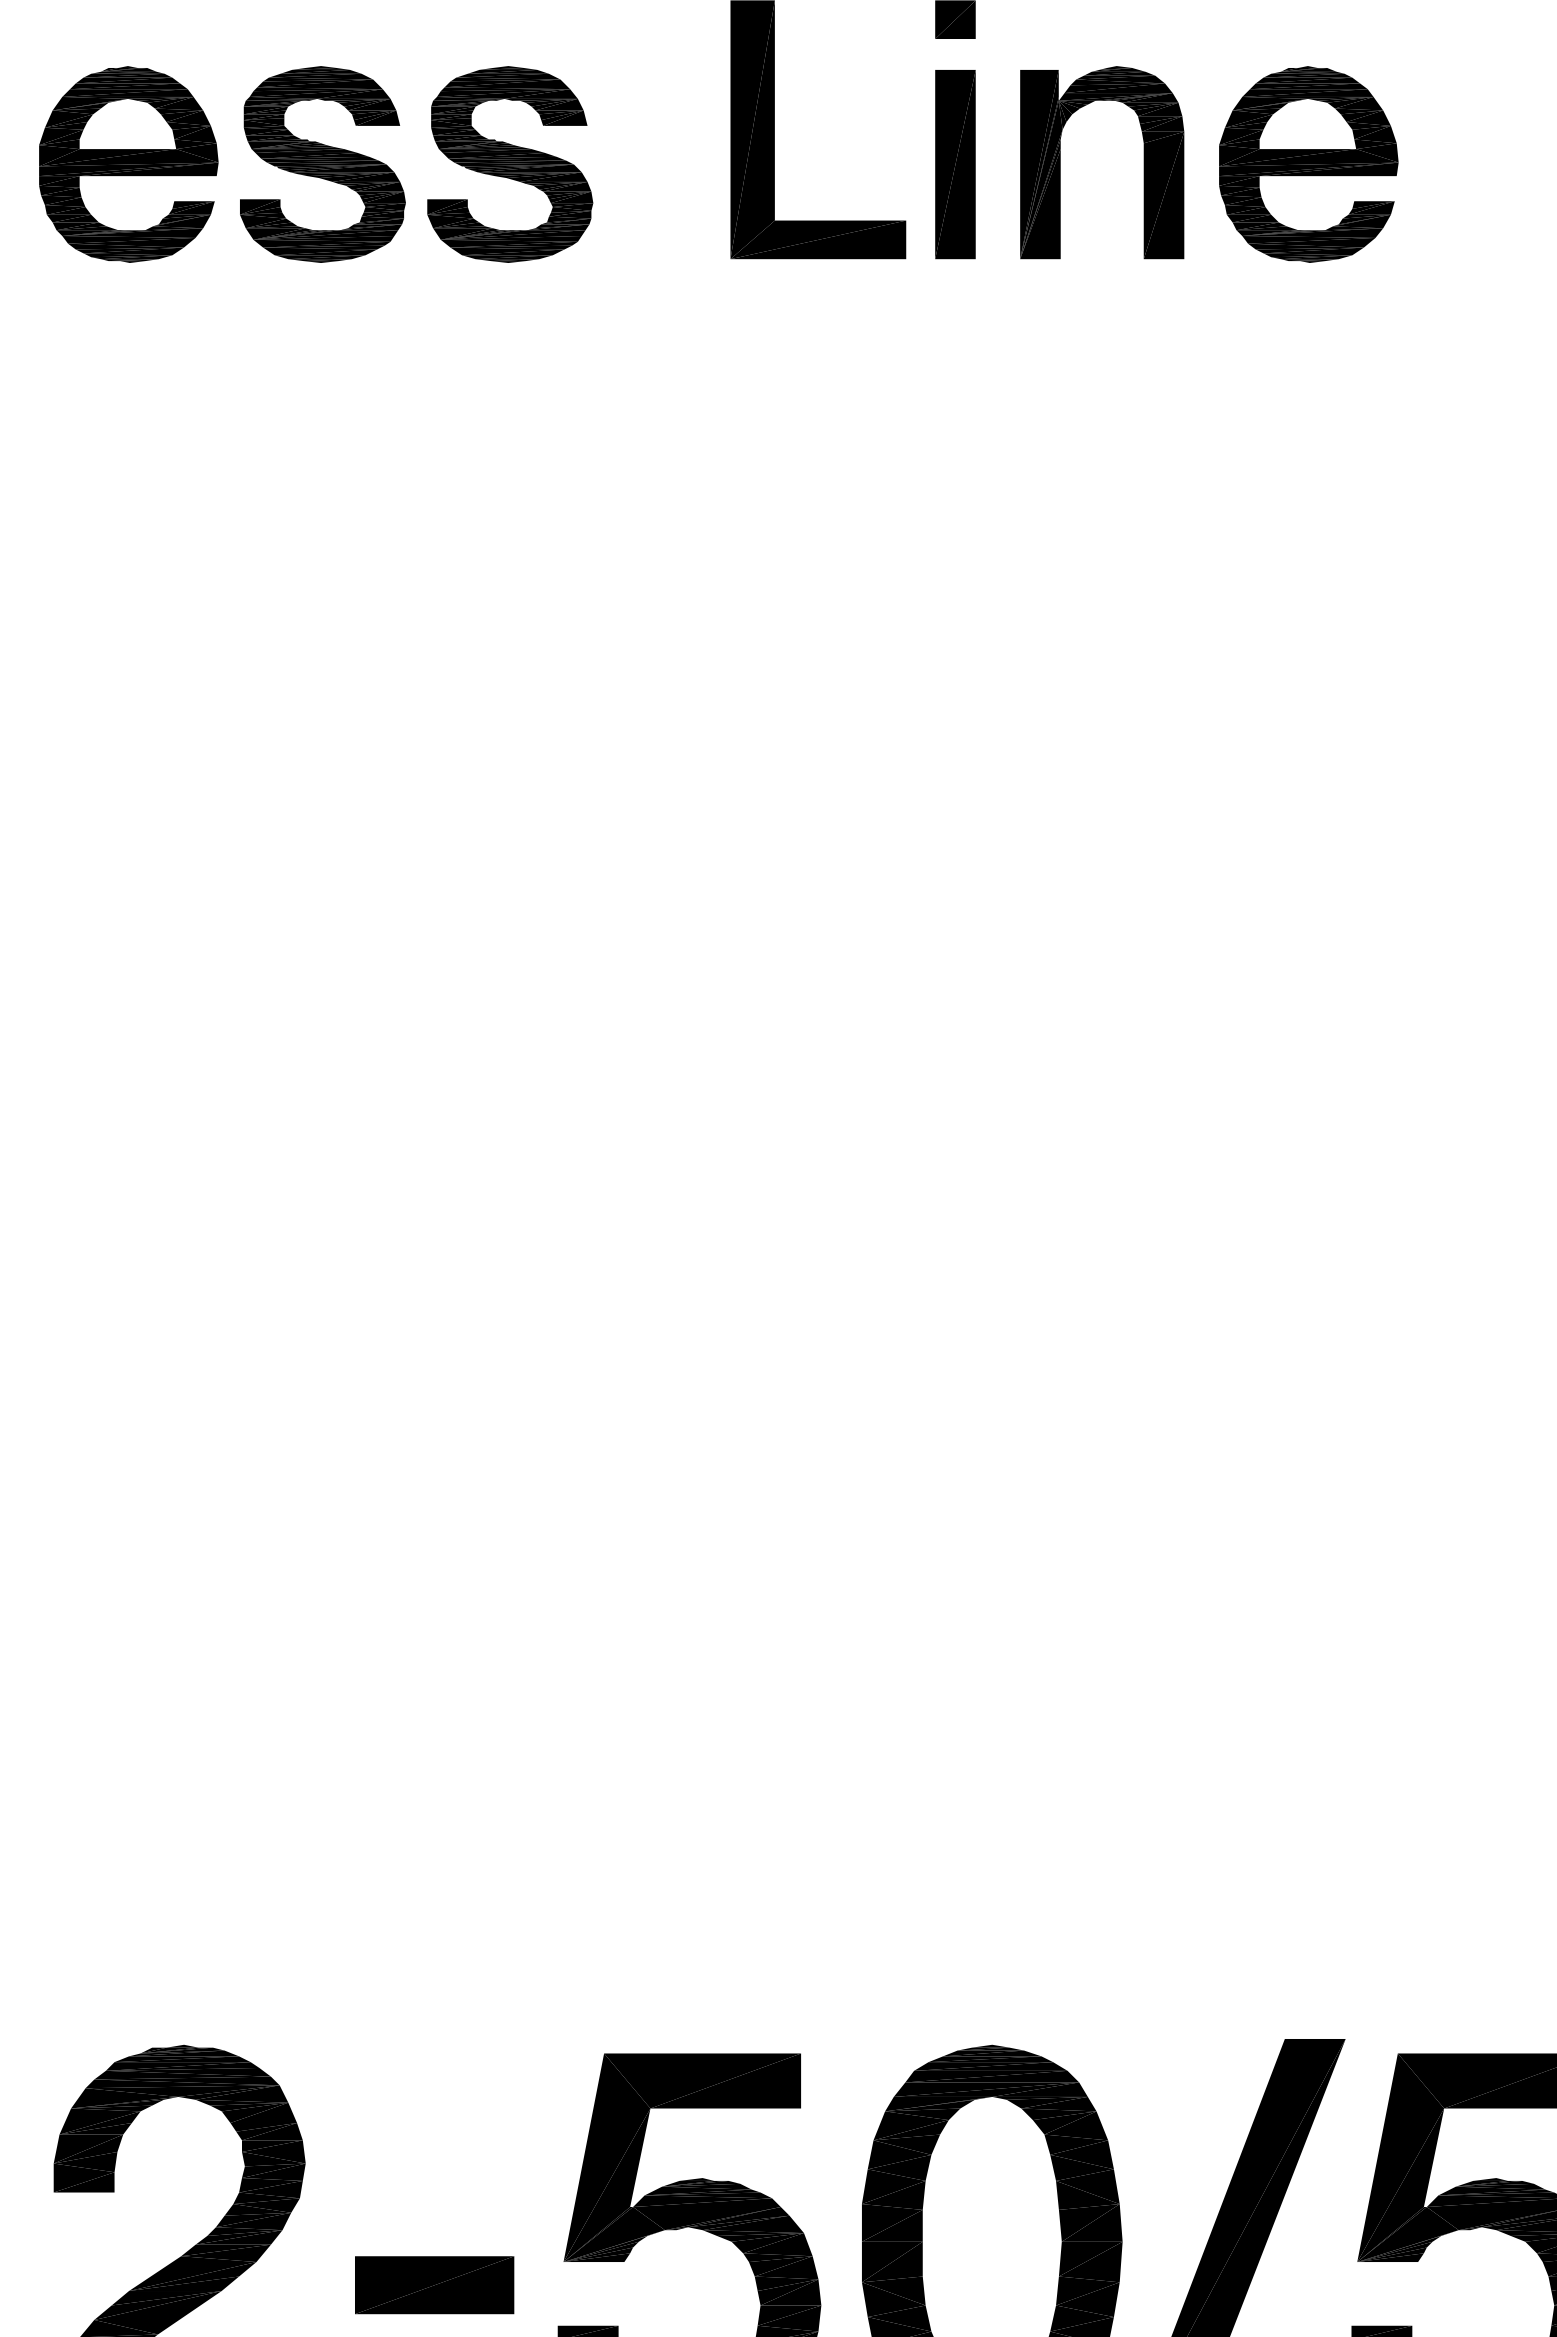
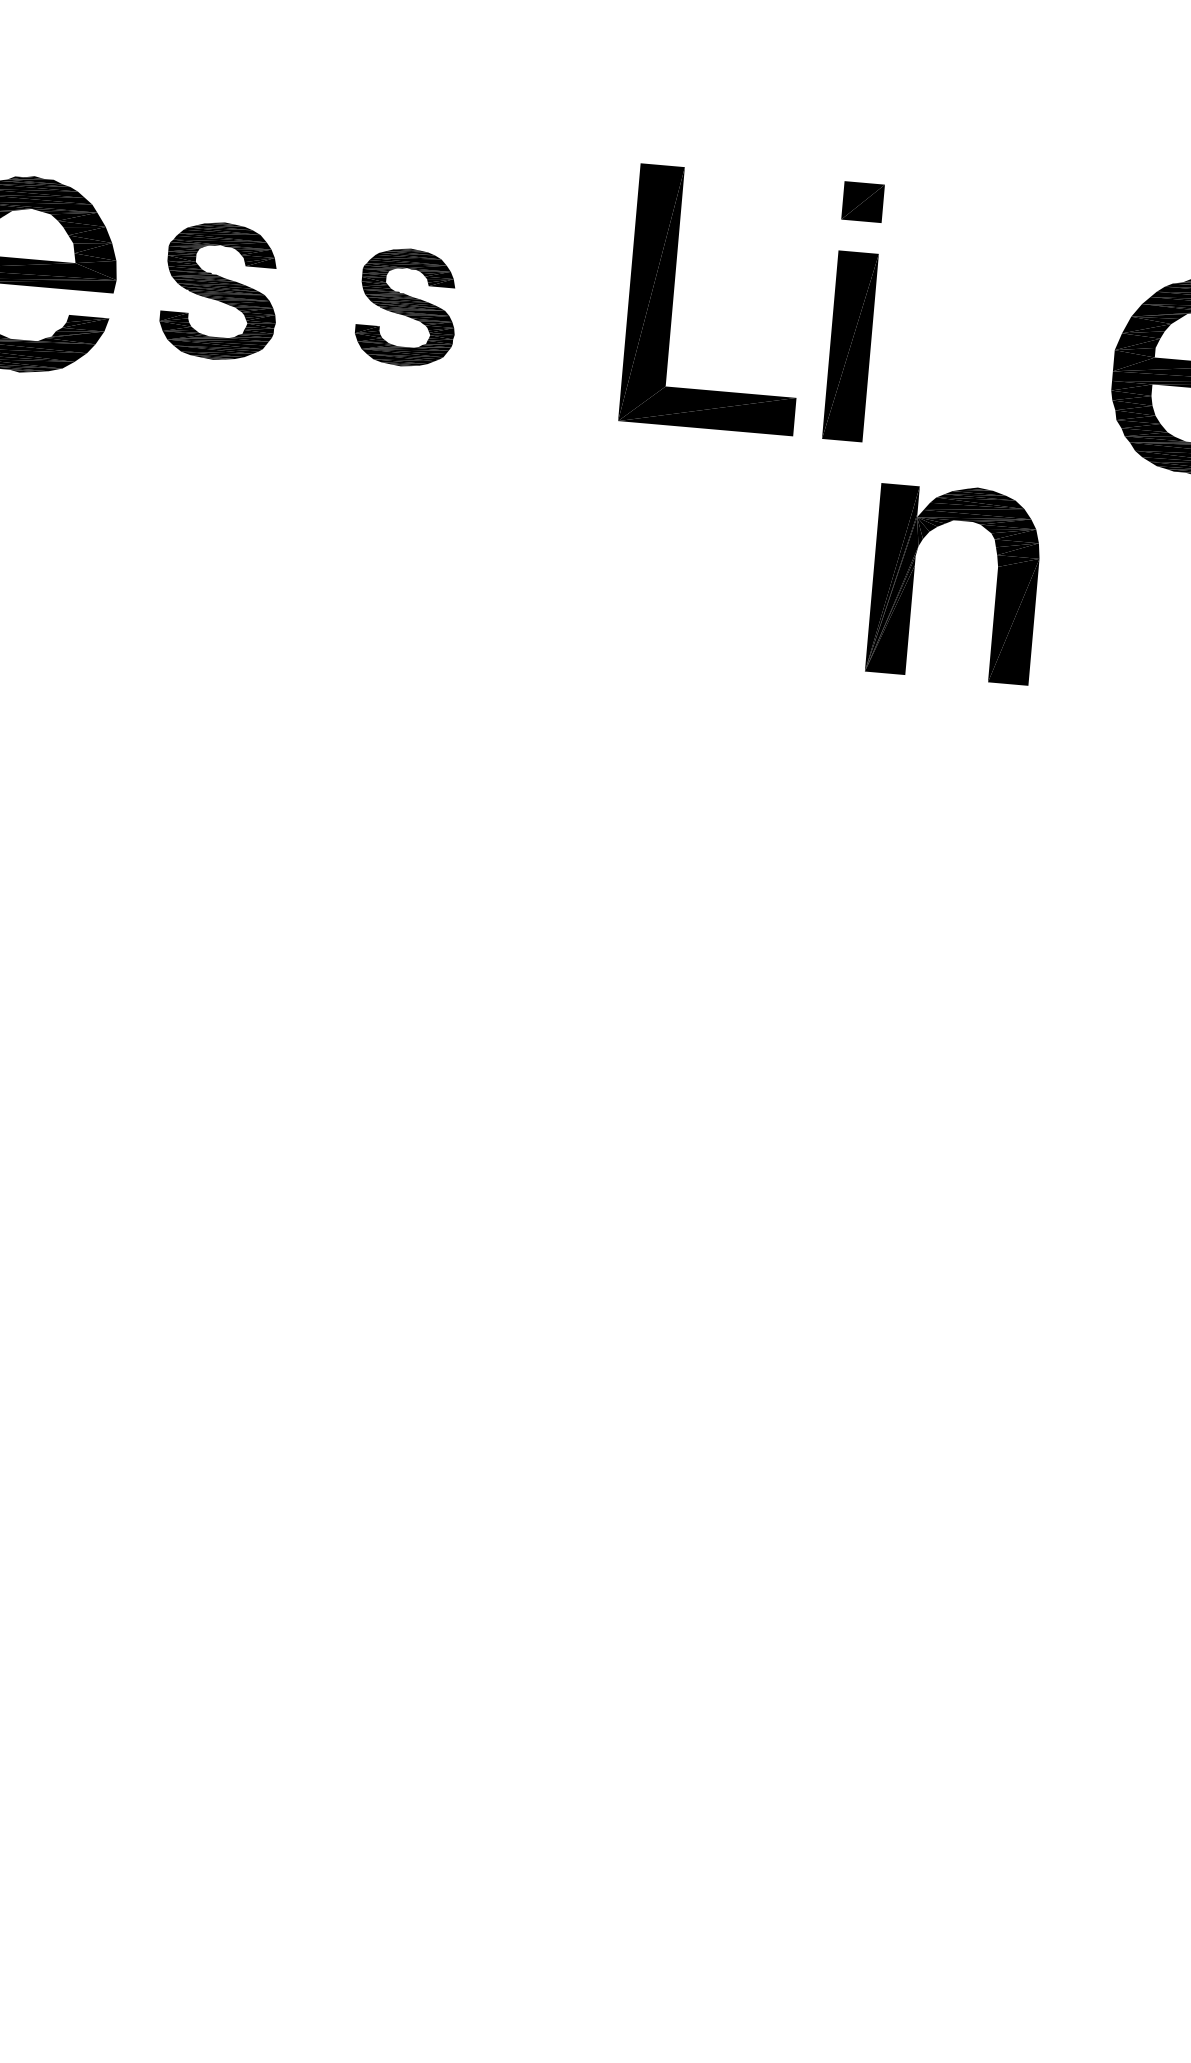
part: (1143, 162) -> (996, 585), moved
part: (322, 164) -> (219, 291), size x0.7
part: (510, 164) -> (407, 307), size x0.6

